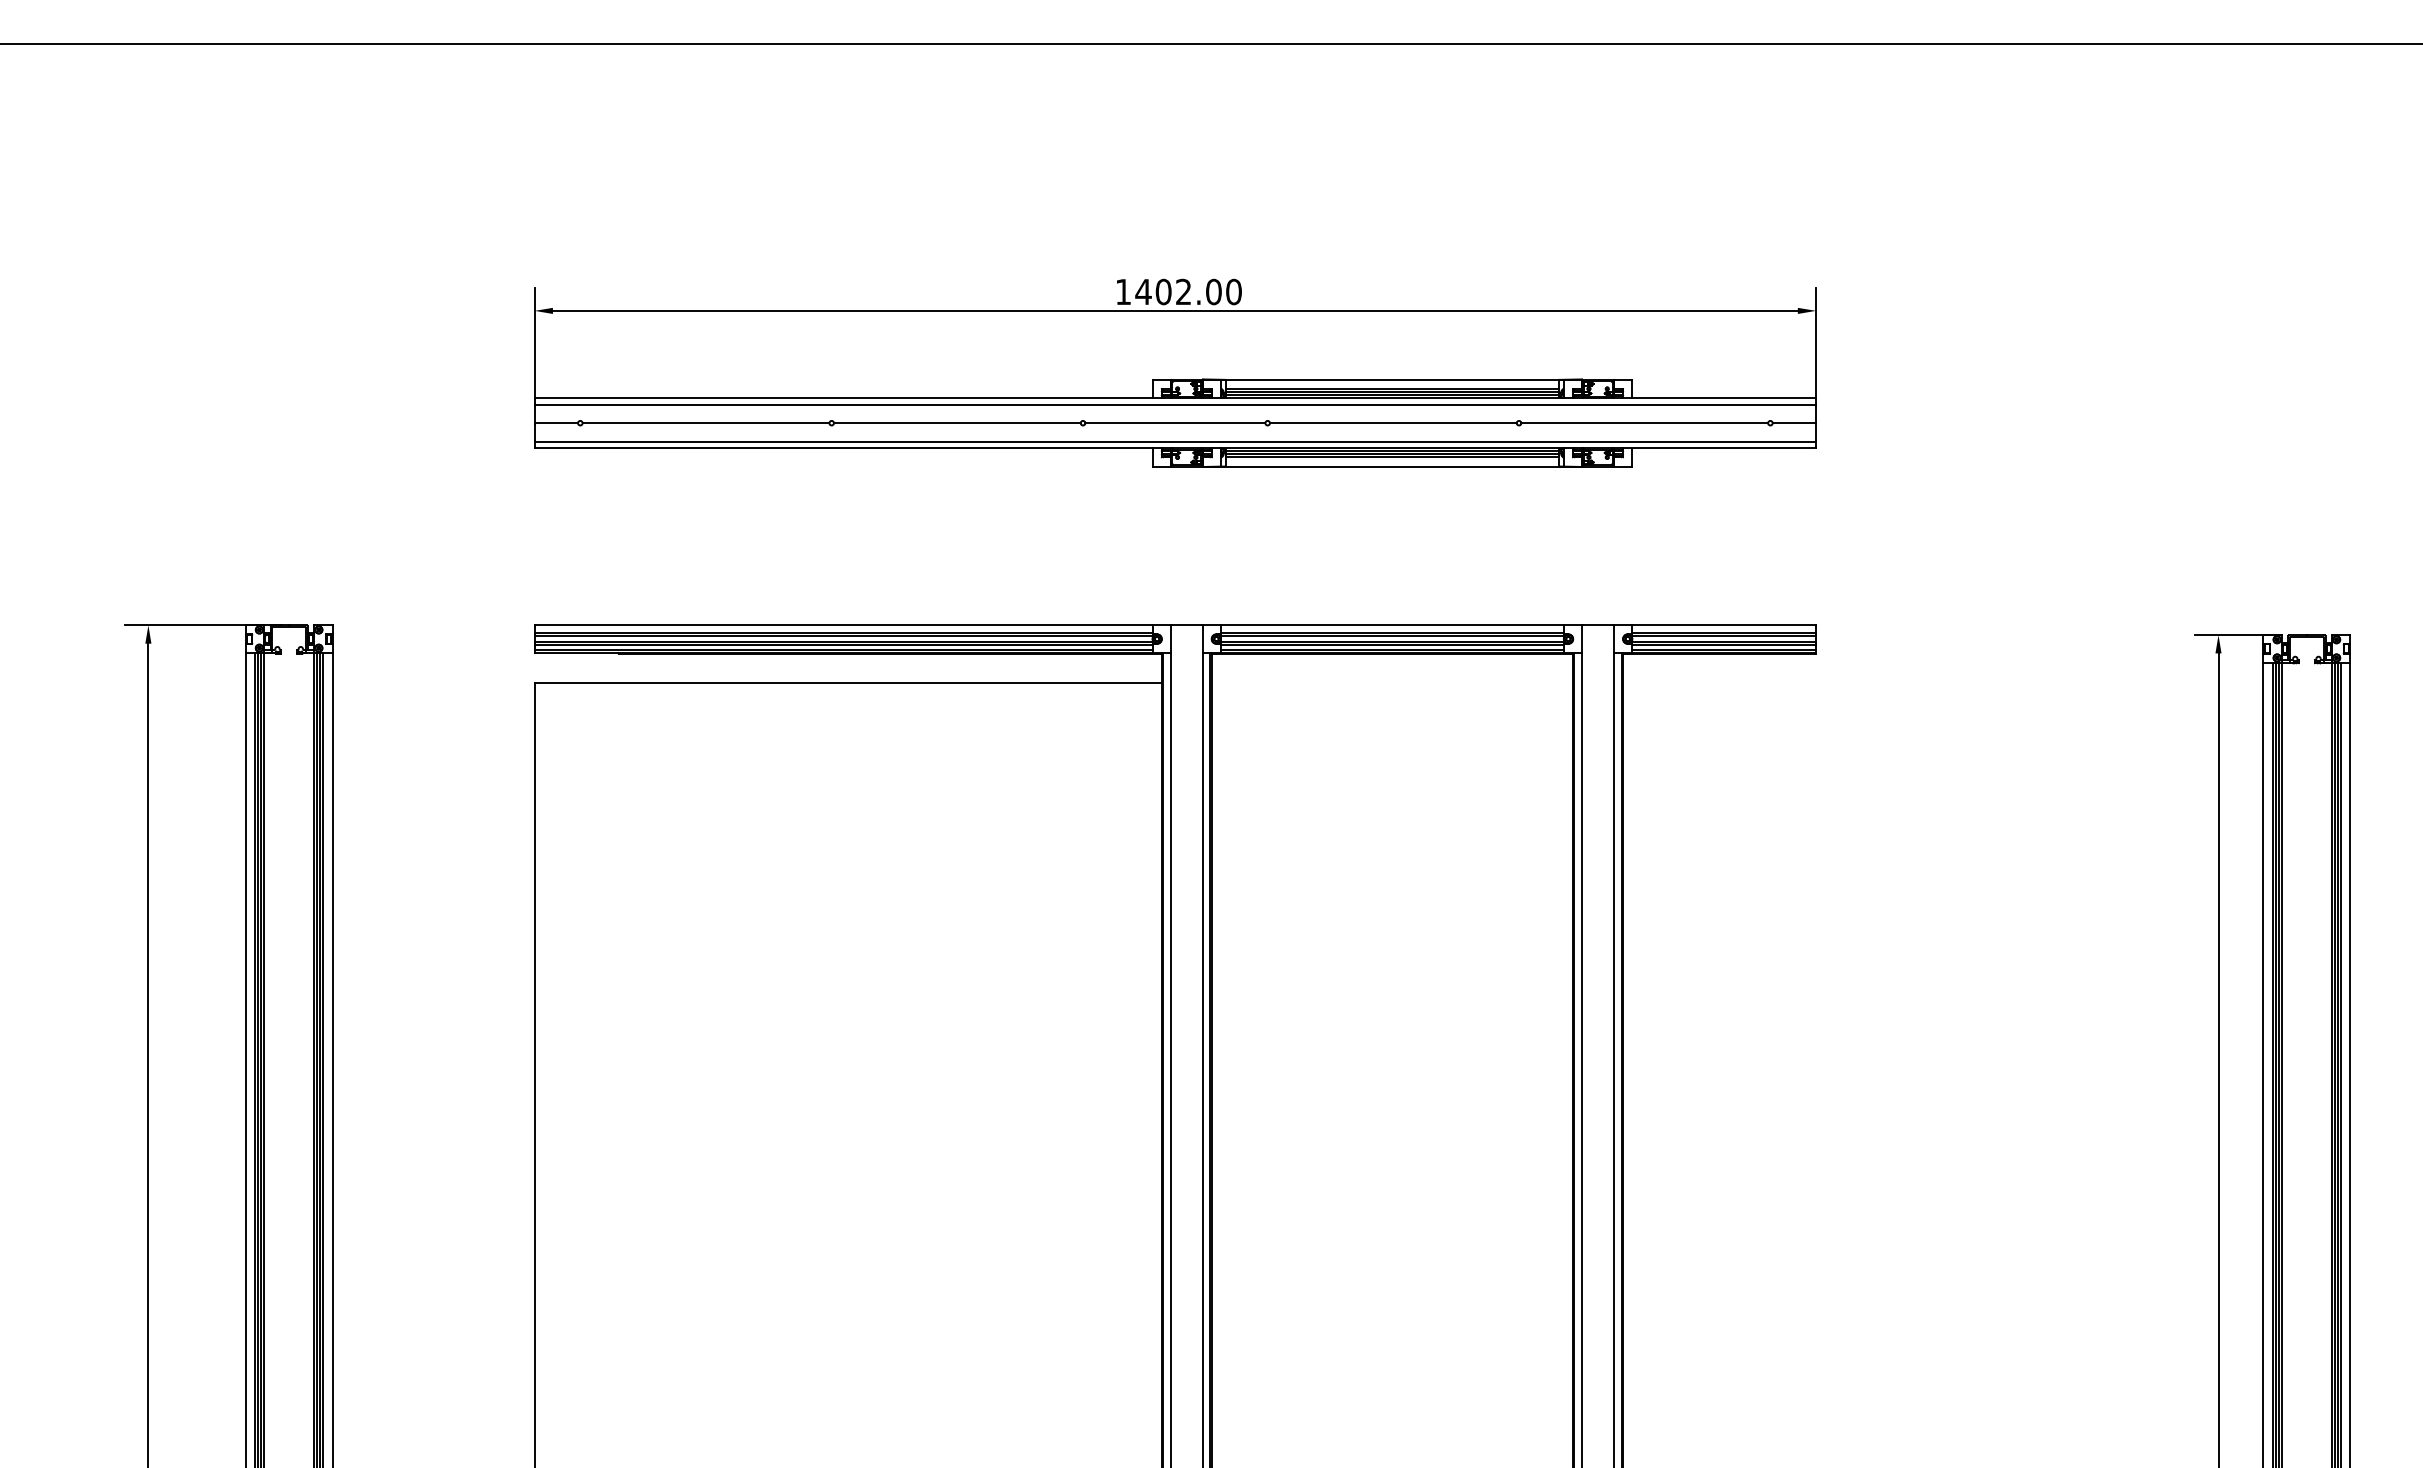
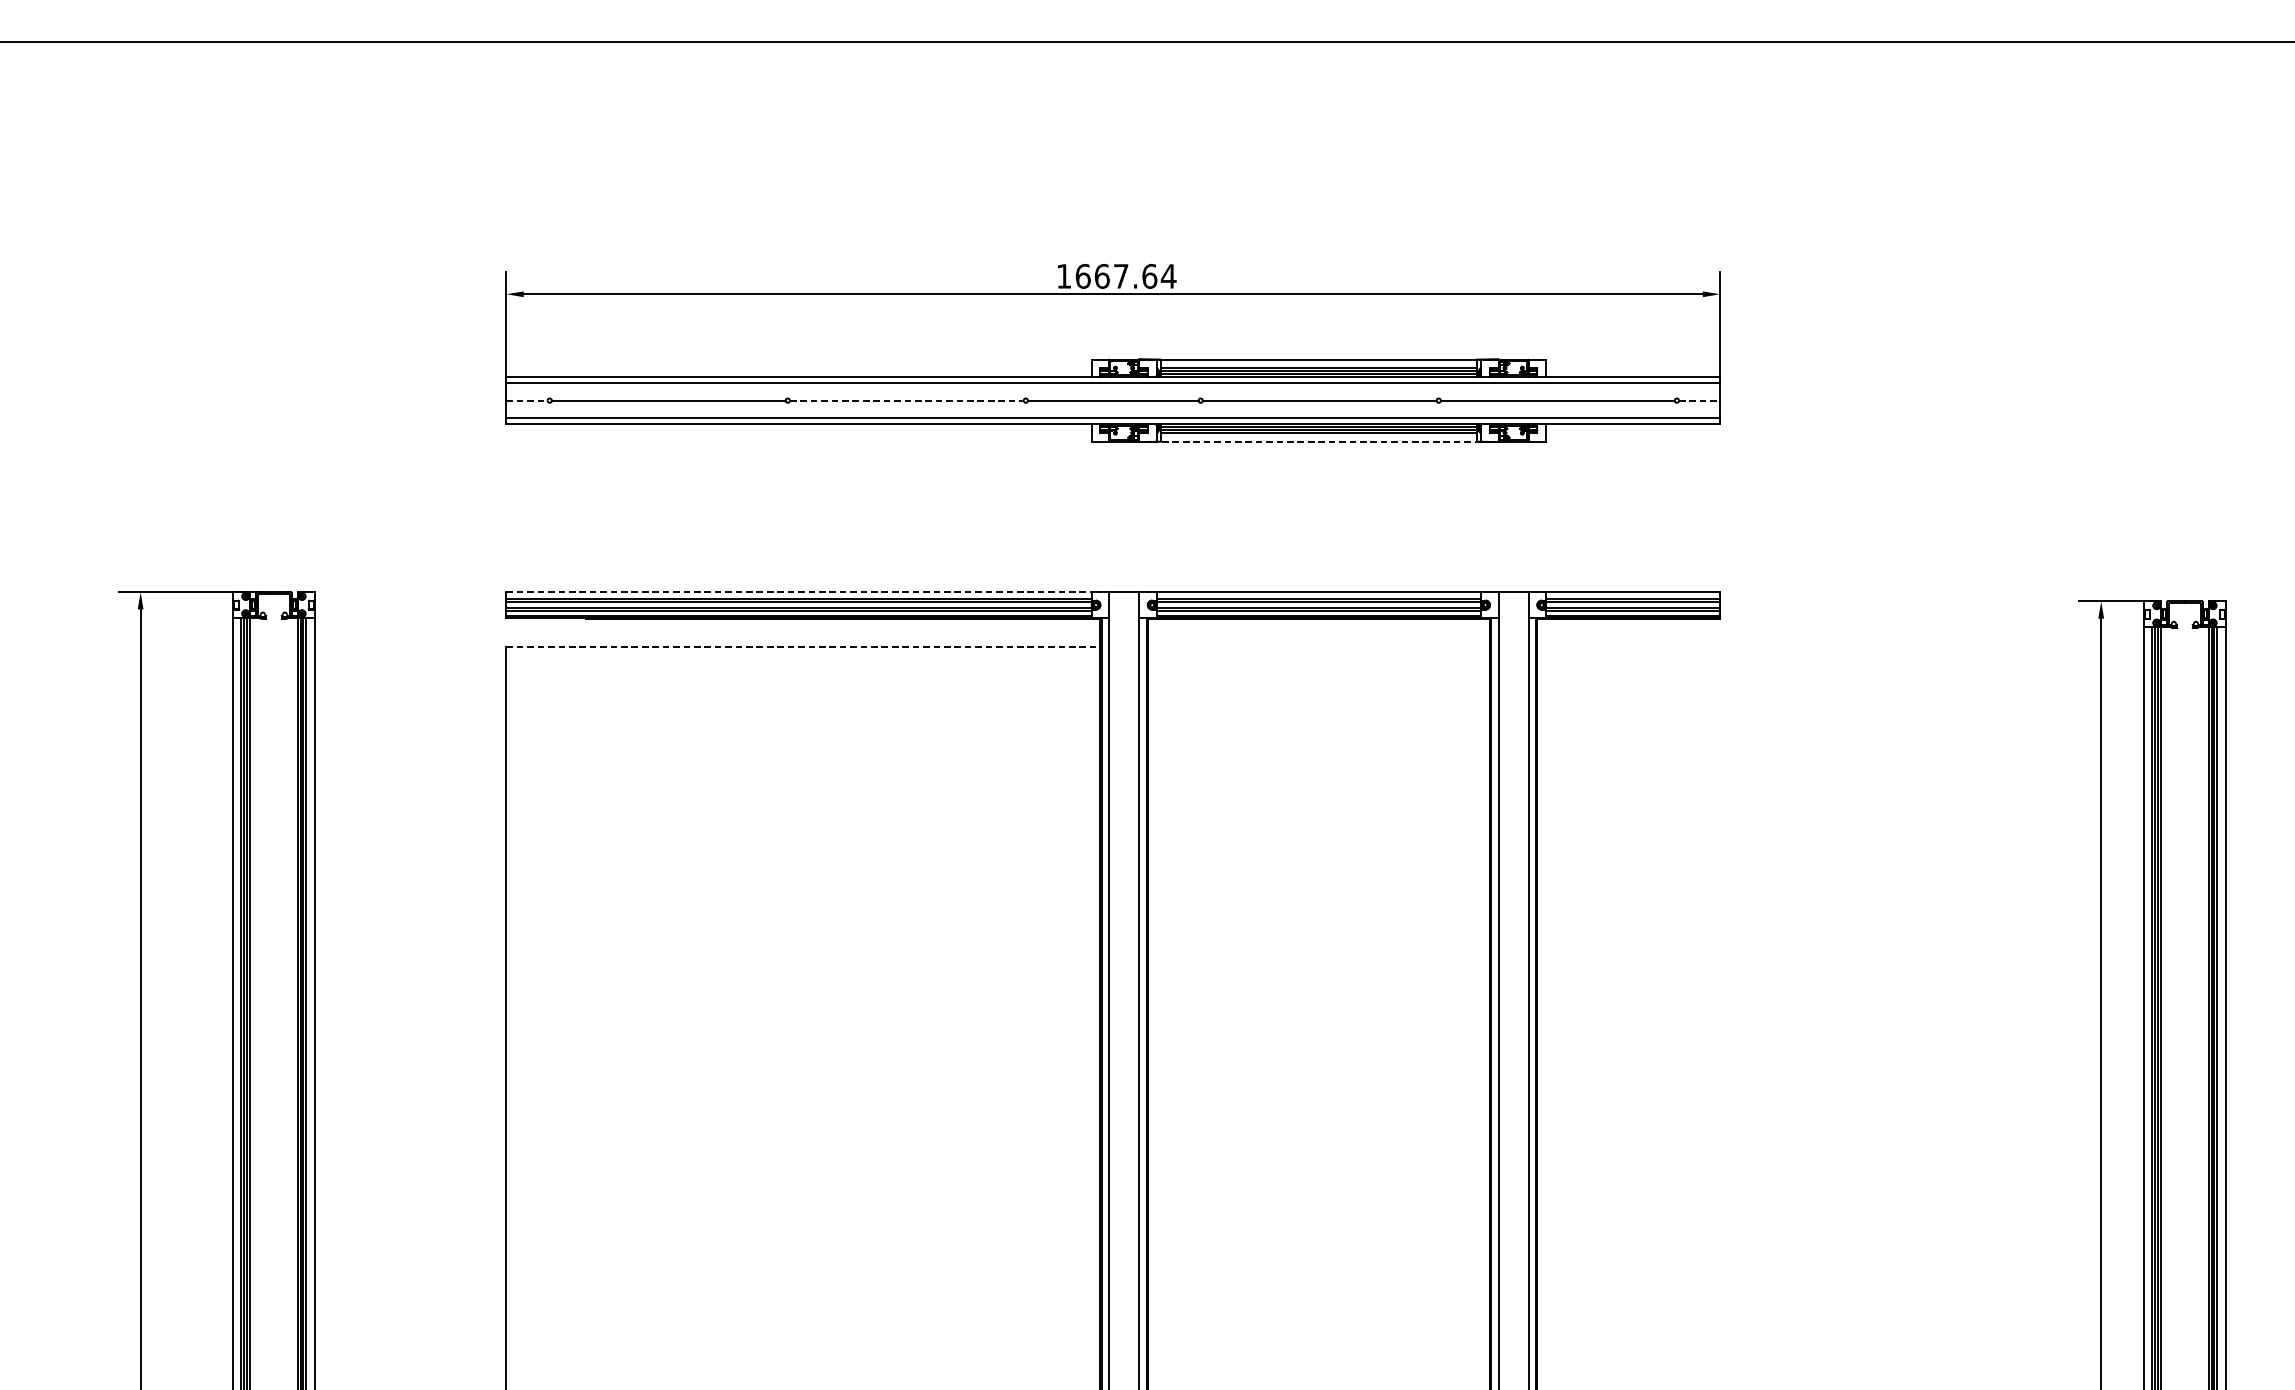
text: (1188, 291) -> (1125, 275), 1402.00 -> 1667.64
line: (556, 423) -> (527, 400), solid -> dashed
line: (957, 423) -> (906, 400), solid -> dashed
line: (1794, 423) -> (1699, 400), solid -> dashed
line: (1391, 466) -> (1317, 441), solid -> dashed
line: (843, 625) -> (798, 592), solid -> dashed
line: (848, 682) -> (803, 646), solid -> dashed

